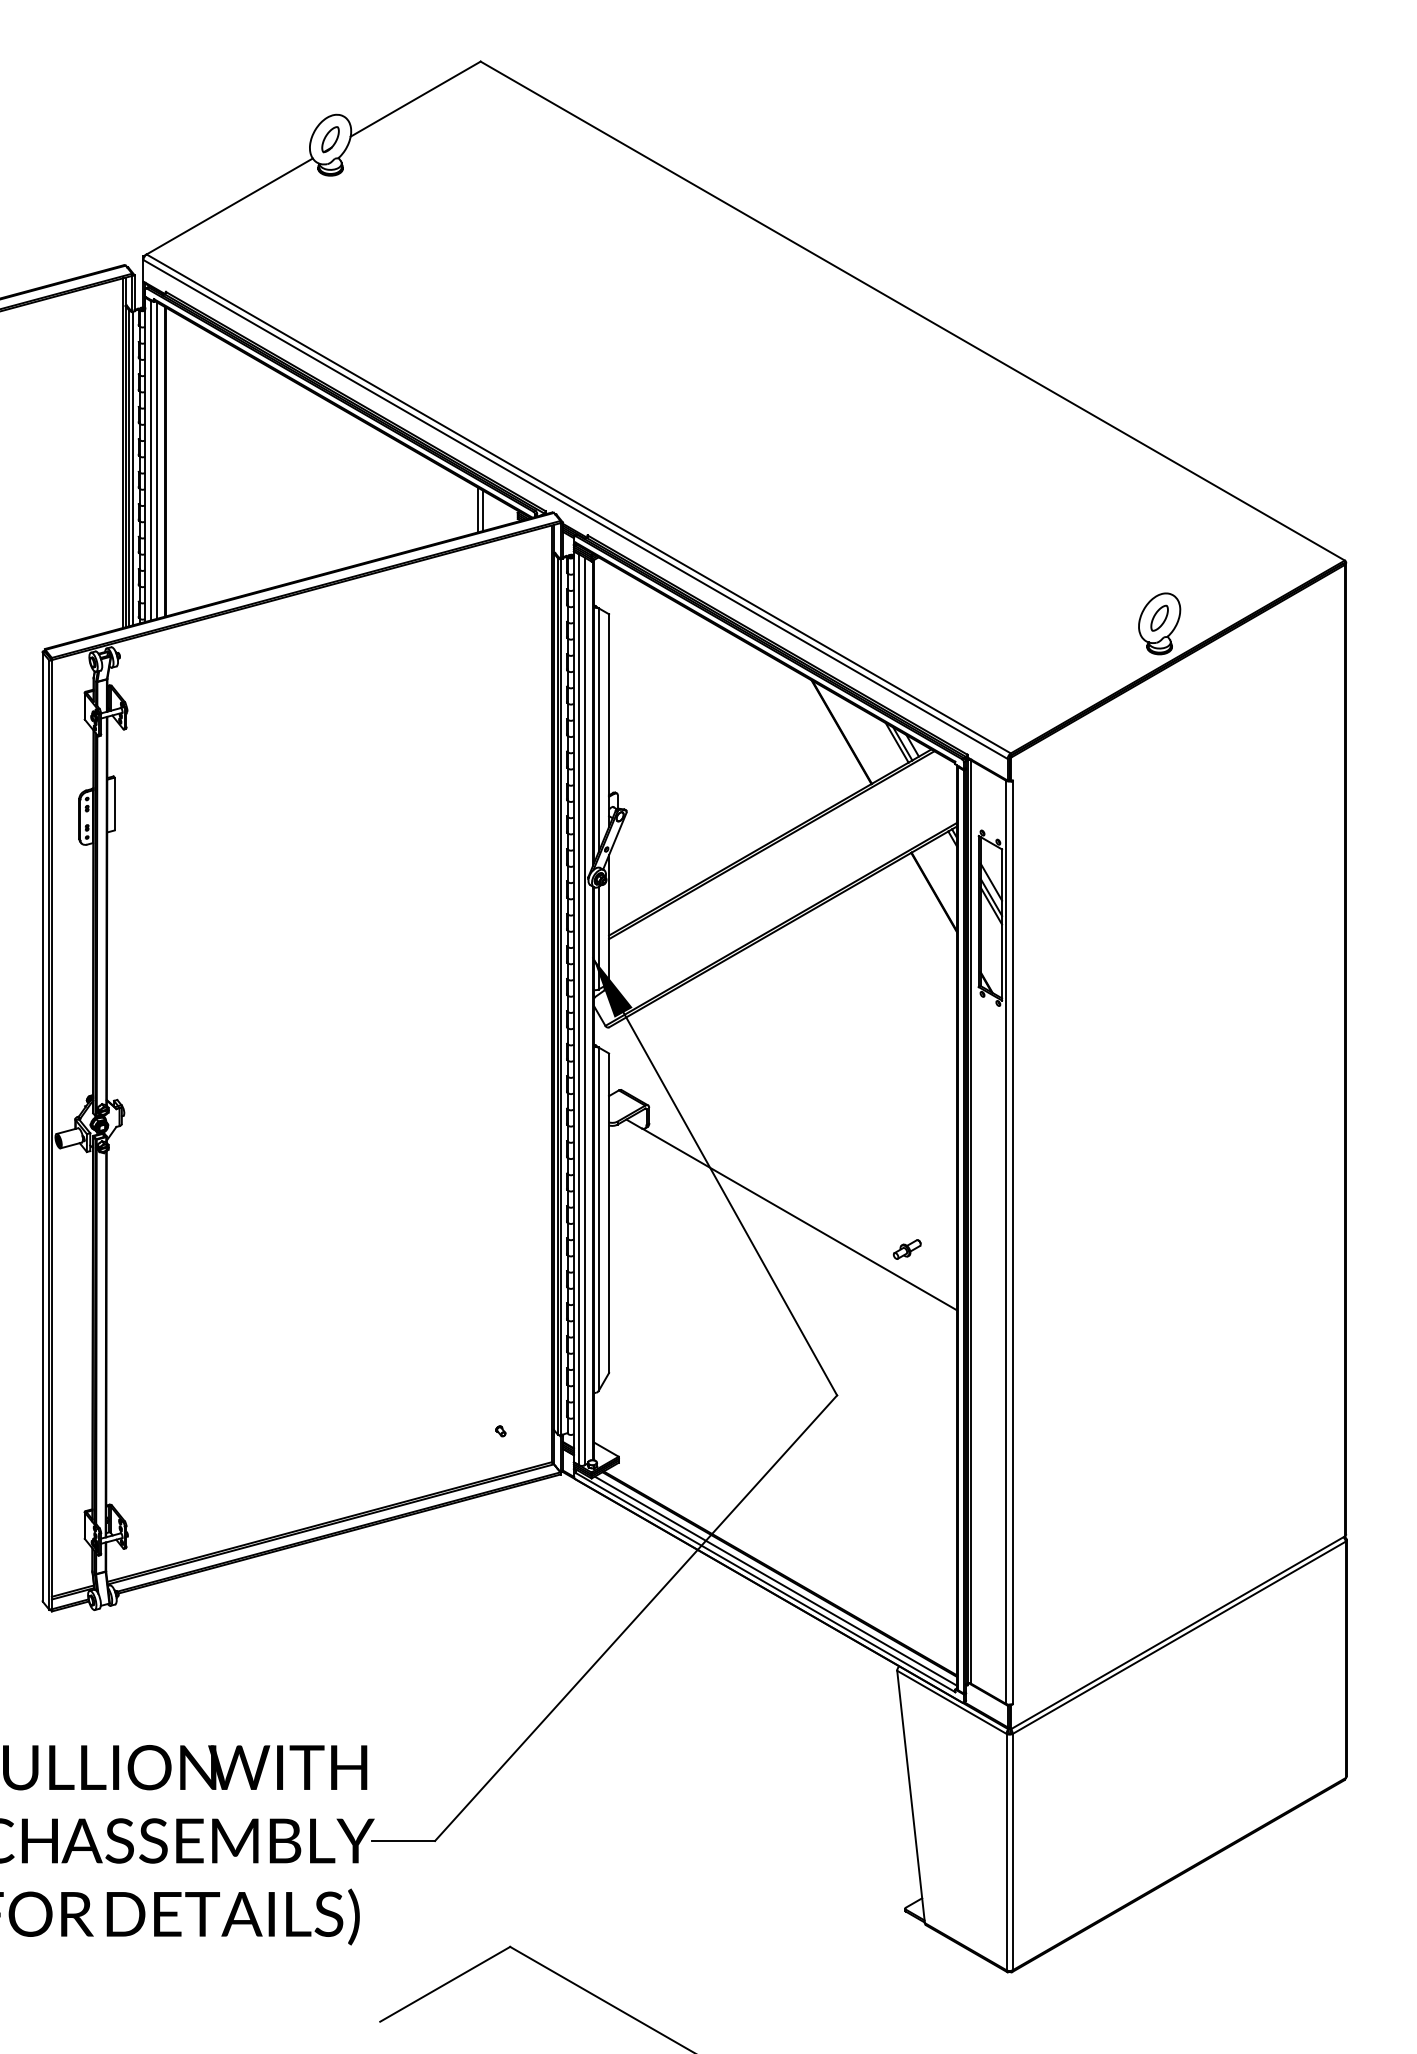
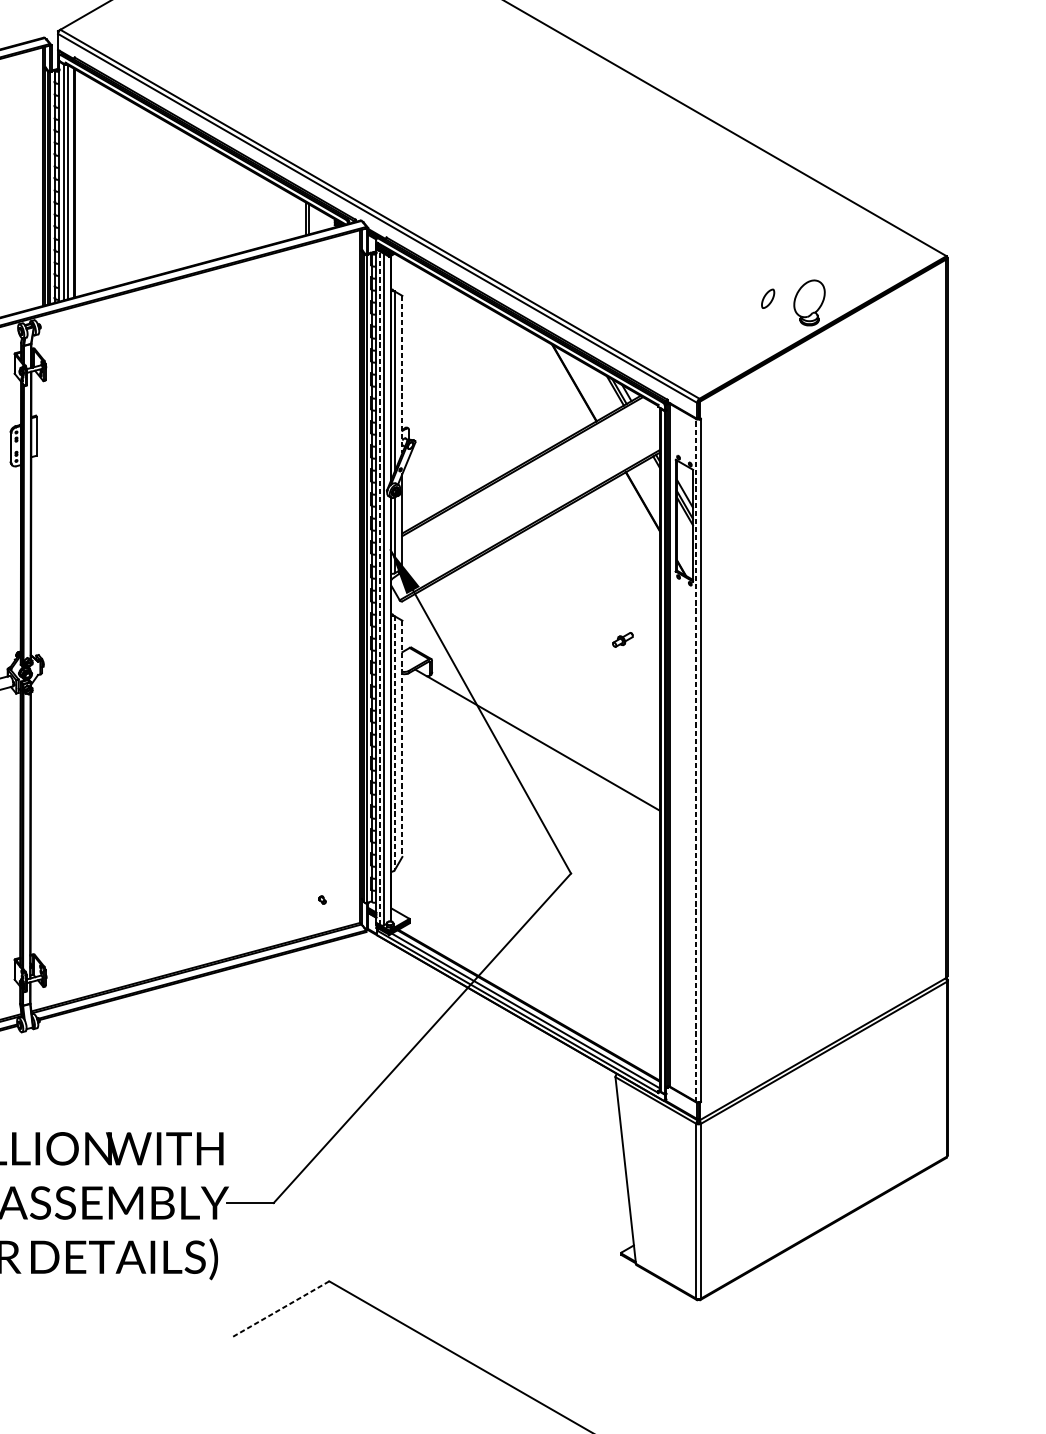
part: (1159, 617) -> (768, 298), moved
line: (609, 721) -> (402, 375), solid -> dashed
line: (579, 1009) -> (380, 588), solid -> dashed
line: (609, 1213) -> (402, 739), solid -> dashed
line: (598, 1219) -> (394, 743), solid -> dashed
line: (1006, 1242) -> (696, 760), solid -> dashed
part: (906, 1249) -> (622, 639), moved
line: (445, 1984) -> (281, 1309), solid -> dashed

